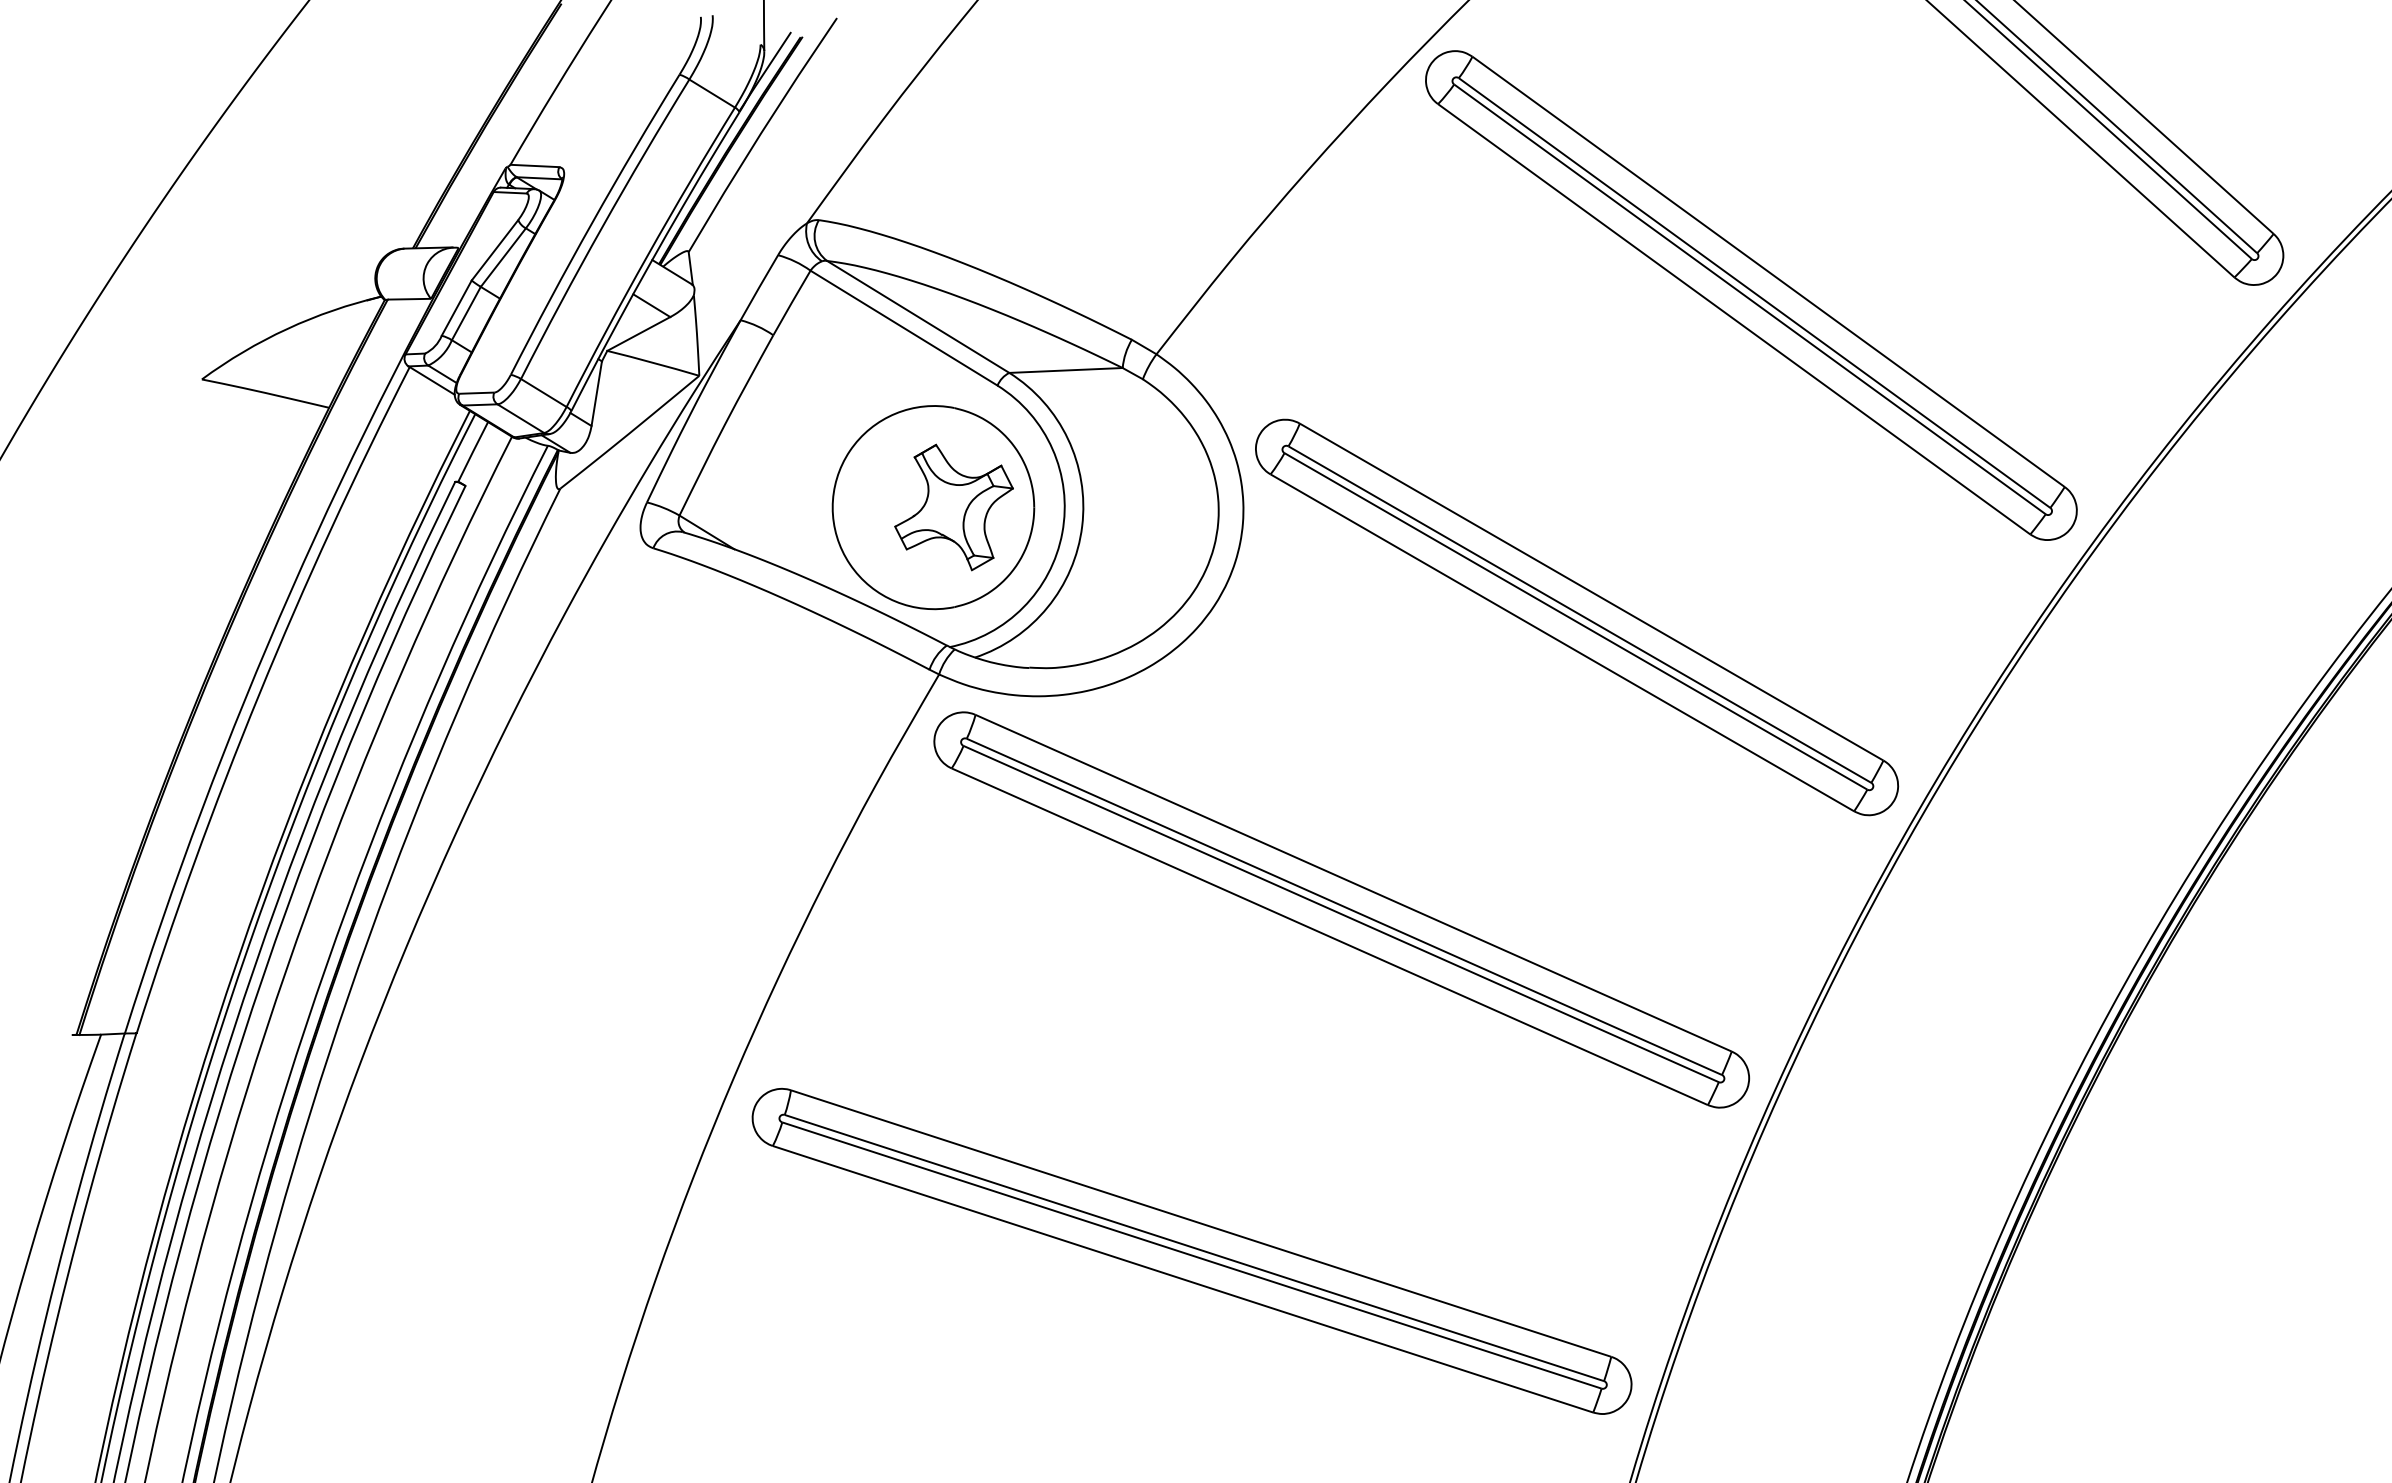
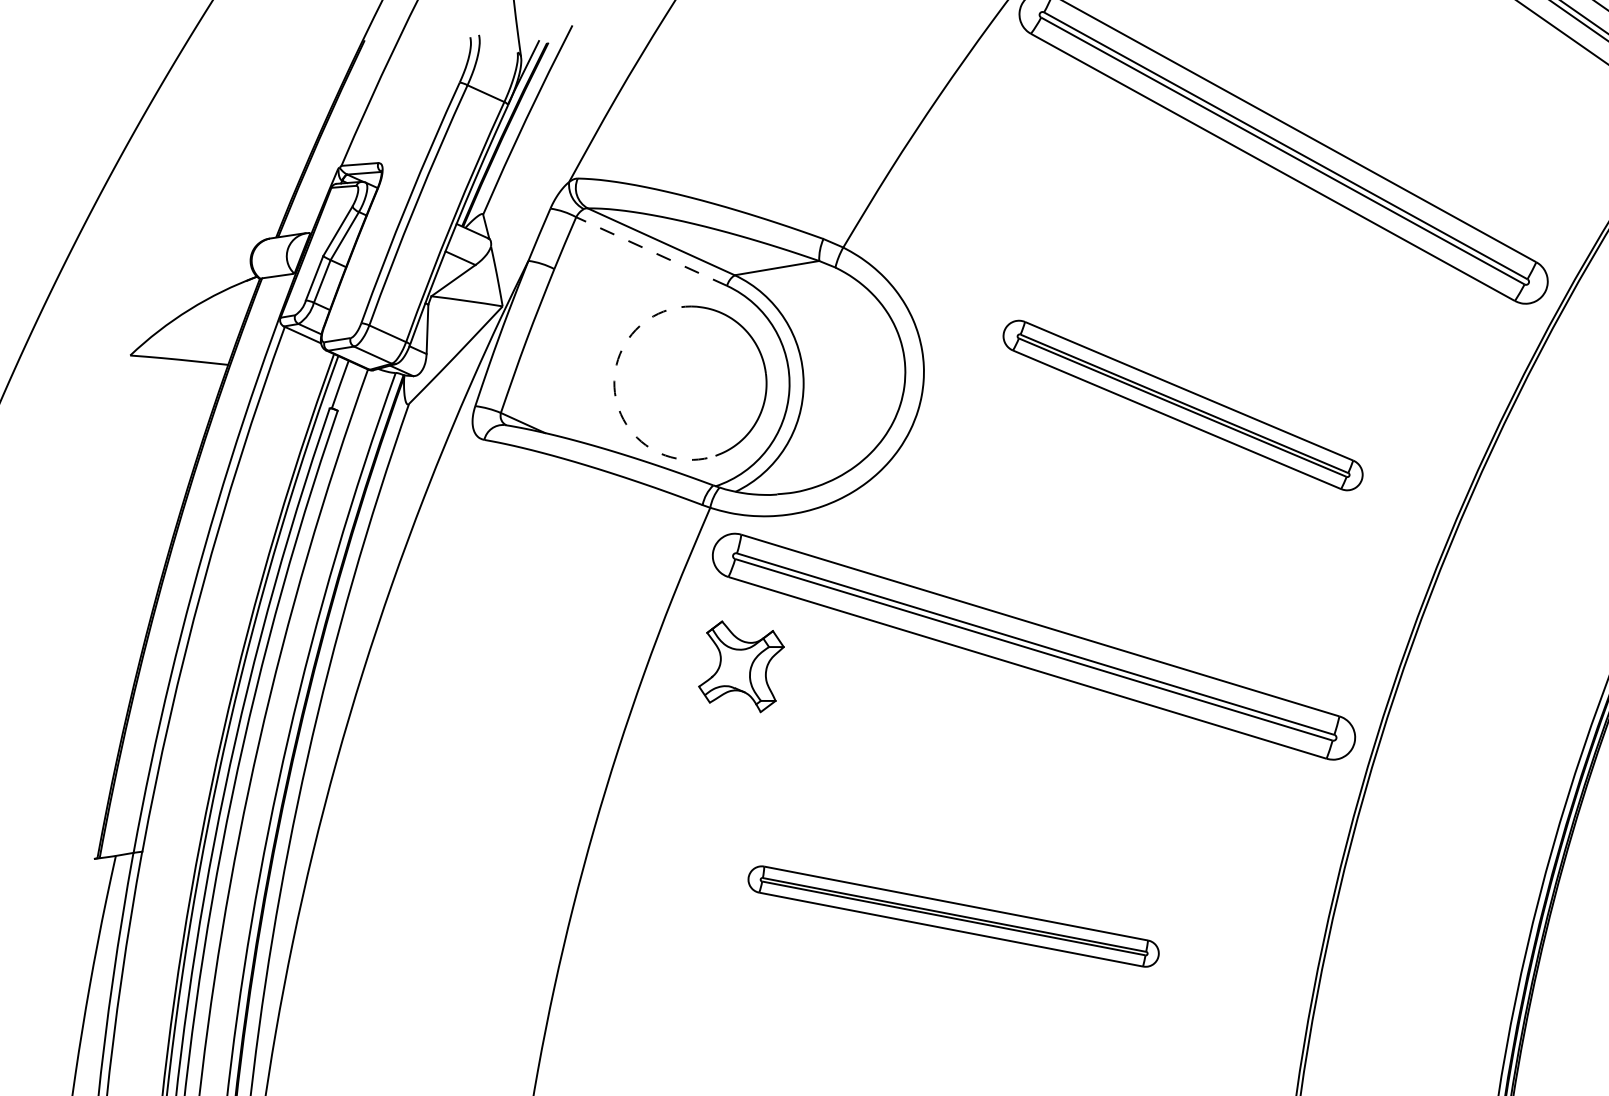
line: (904, 328) -> (652, 251), solid -> dashed
arc: (832, 507) -> (614, 392), solid -> dashed
part: (953, 507) -> (741, 666), moved
part: (1577, 617) -> (1183, 405), size x0.7
part: (1191, 1251) -> (953, 916), size x0.6

